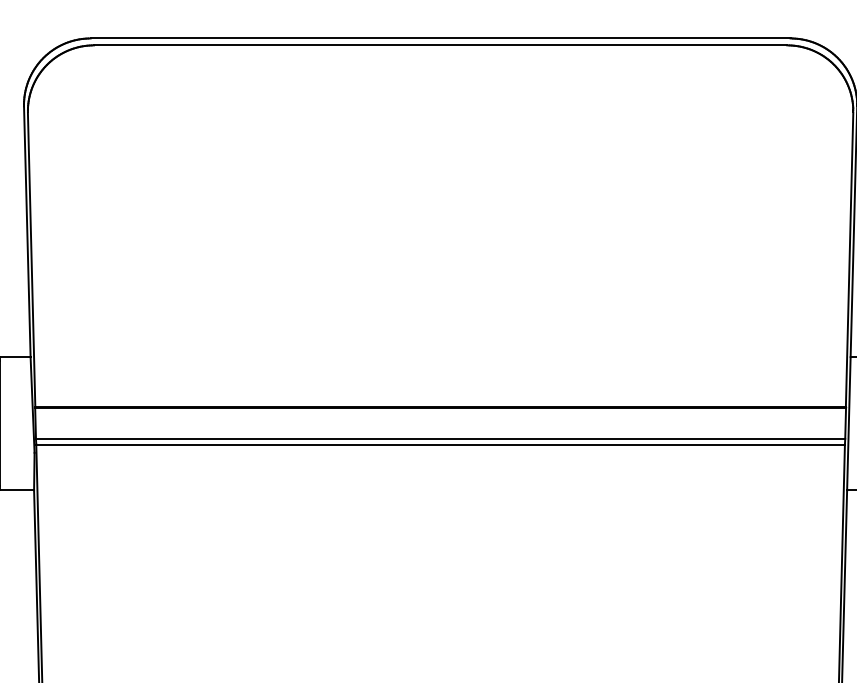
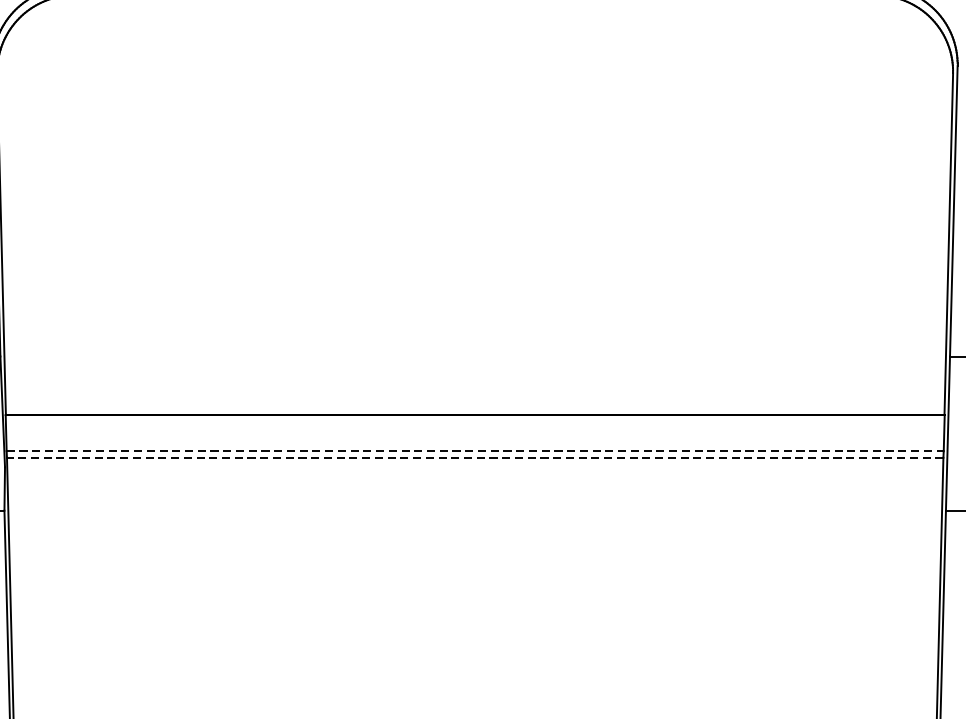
line: (440, 438) -> (475, 450), solid -> dashed
line: (440, 444) -> (475, 457), solid -> dashed

